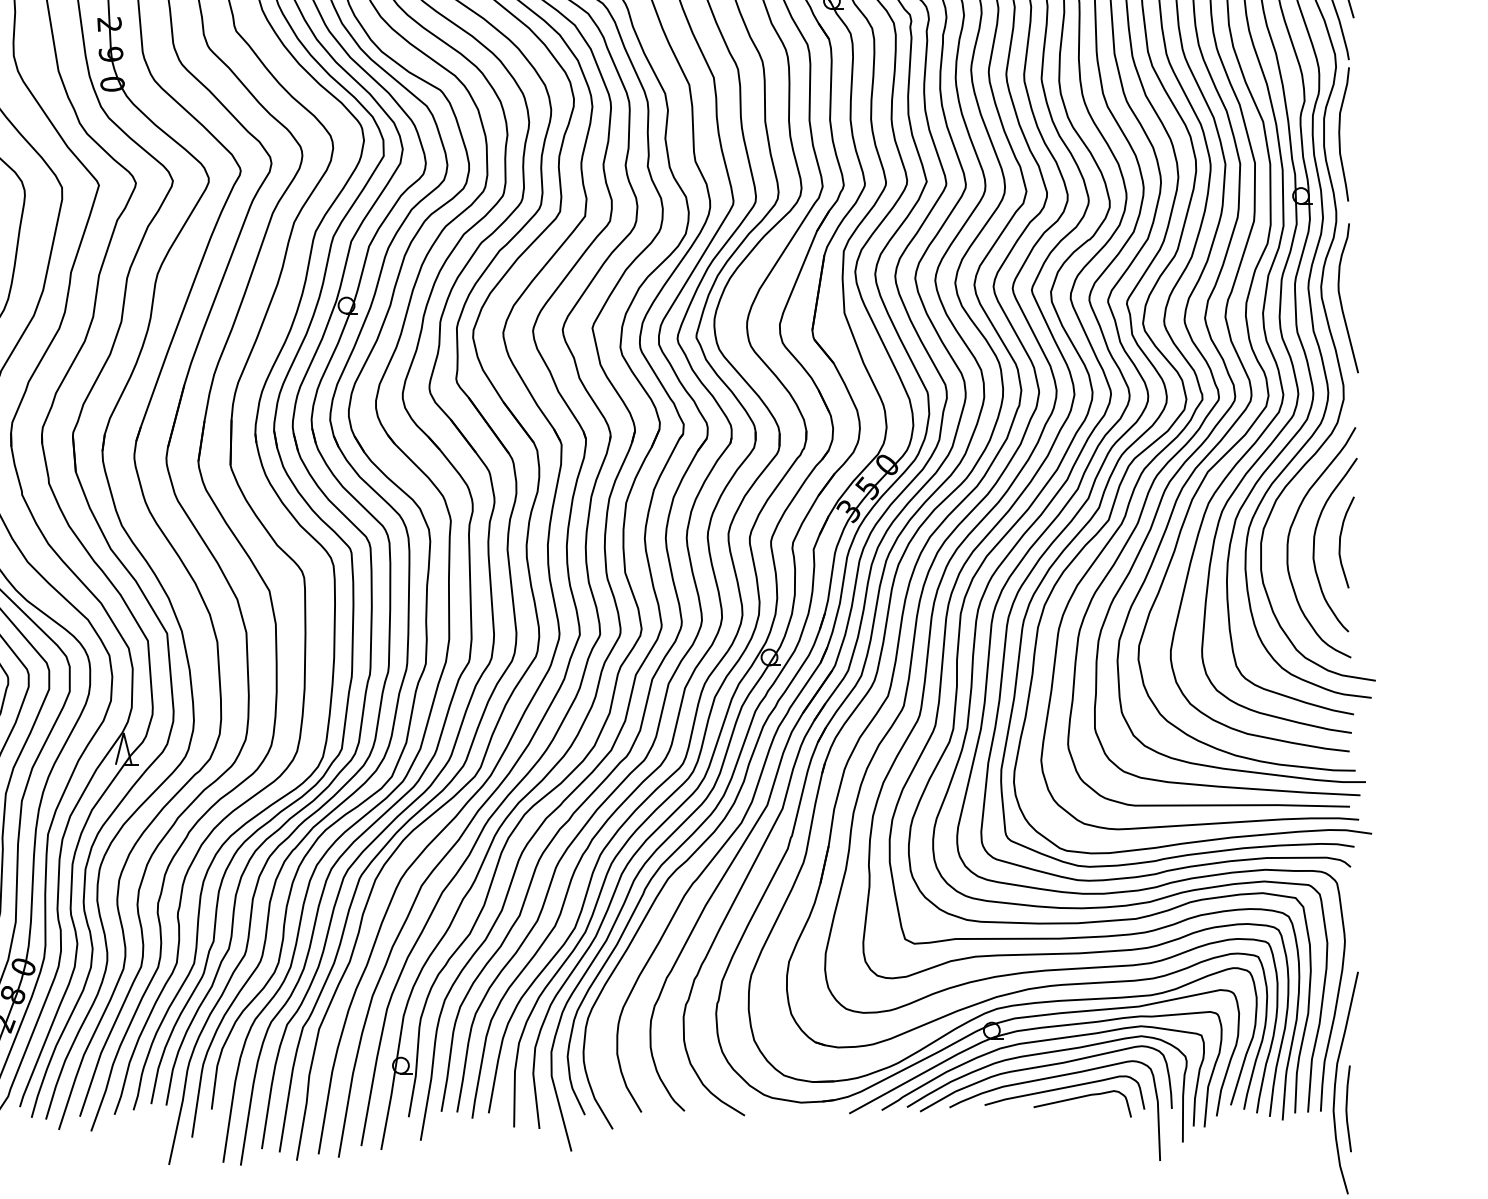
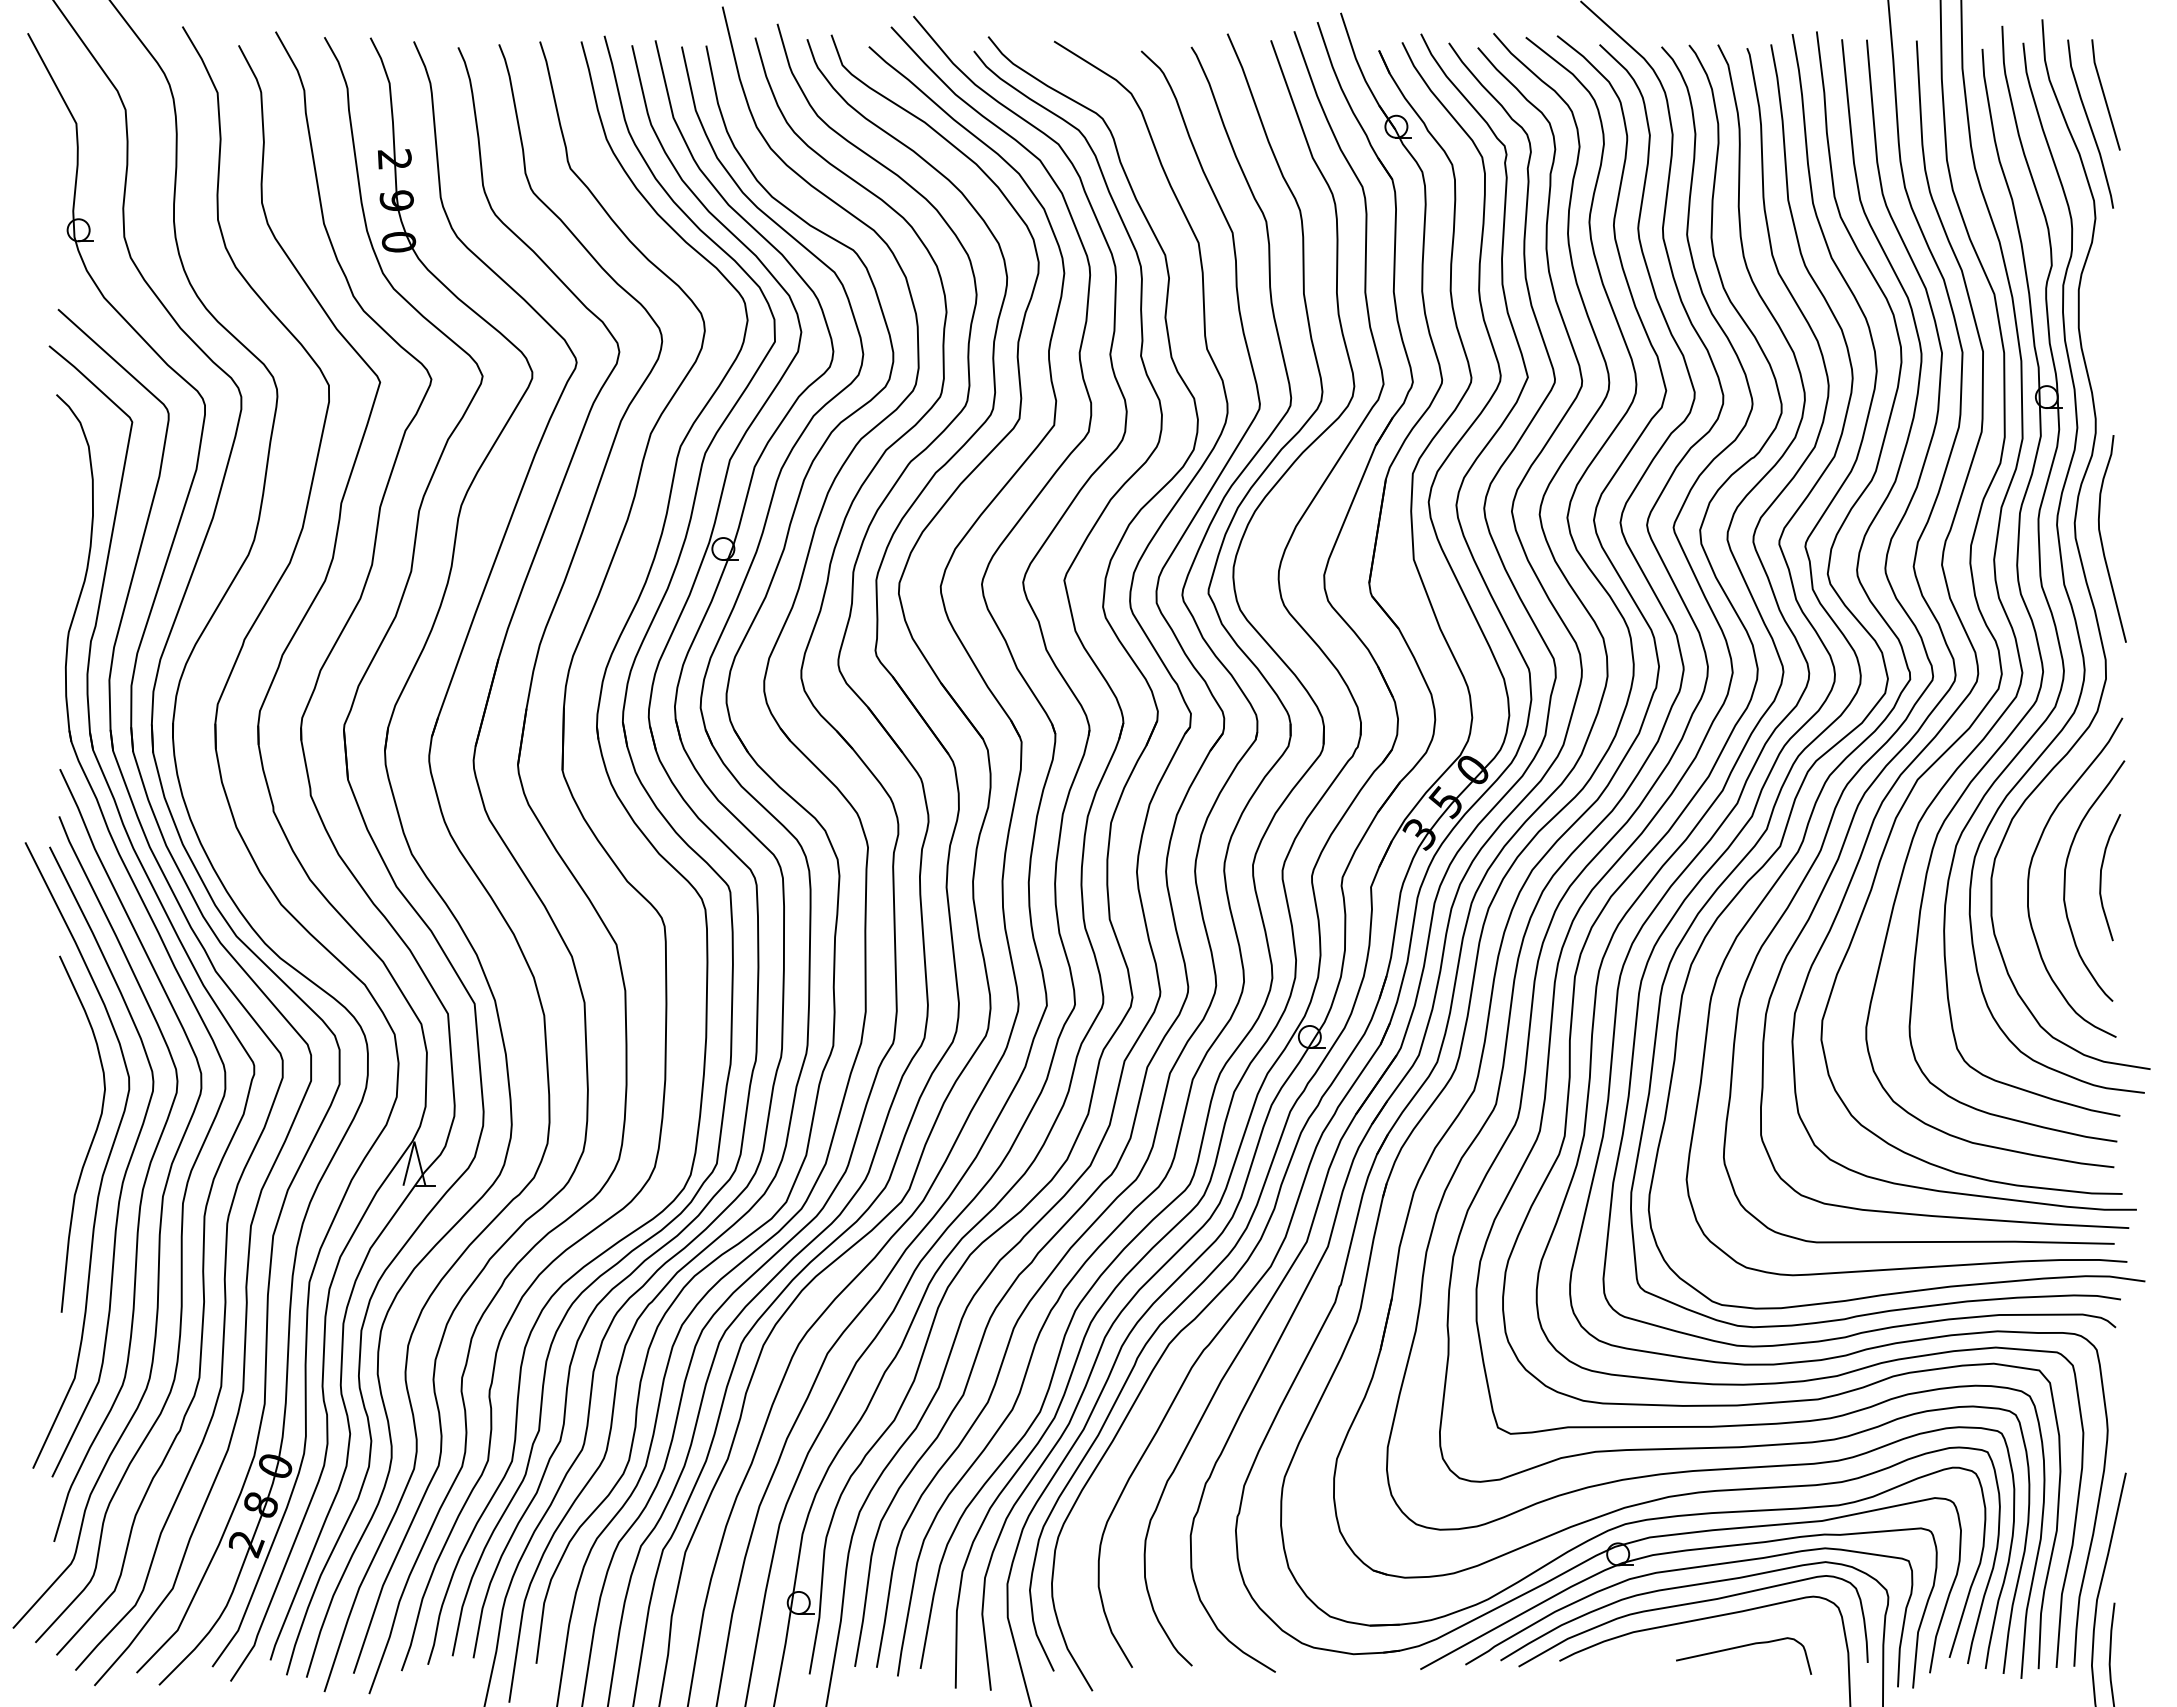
curve: (1339, 134) -> (2100, 311), removed
curve: (1064, 1088) -> (1719, 1634), removed

